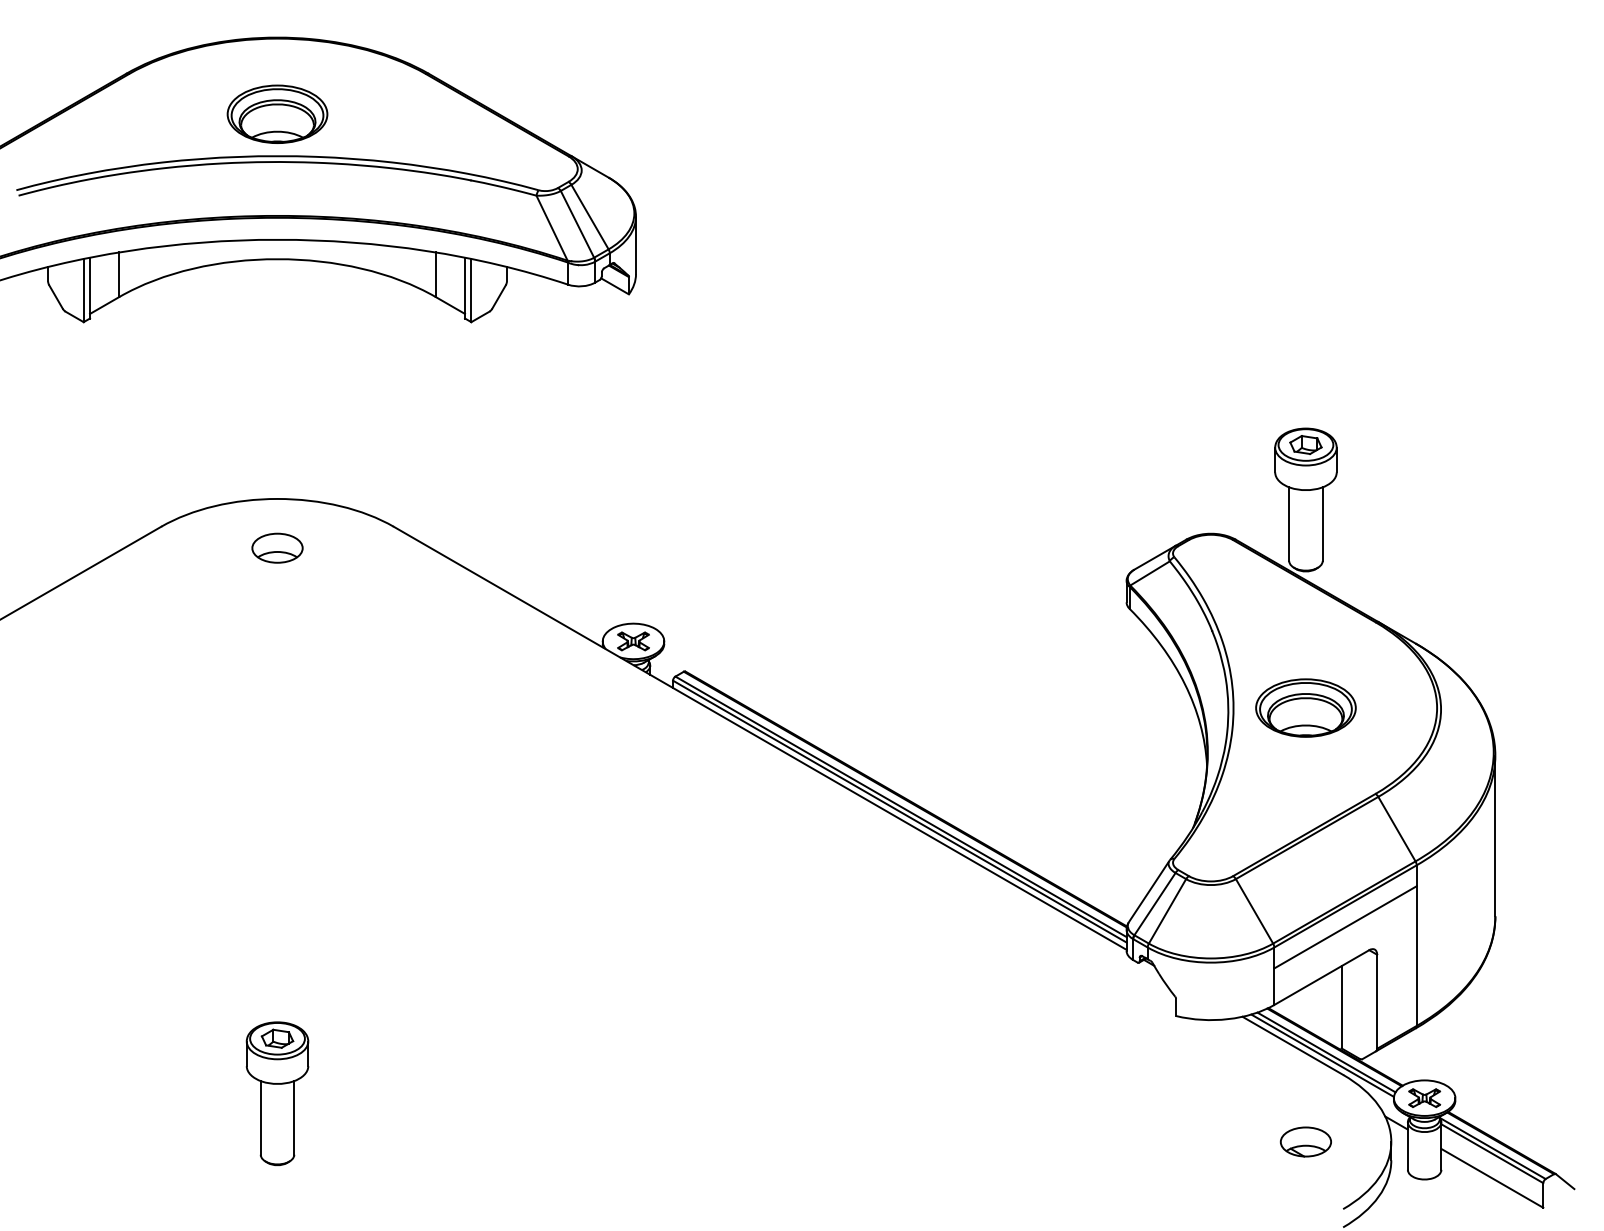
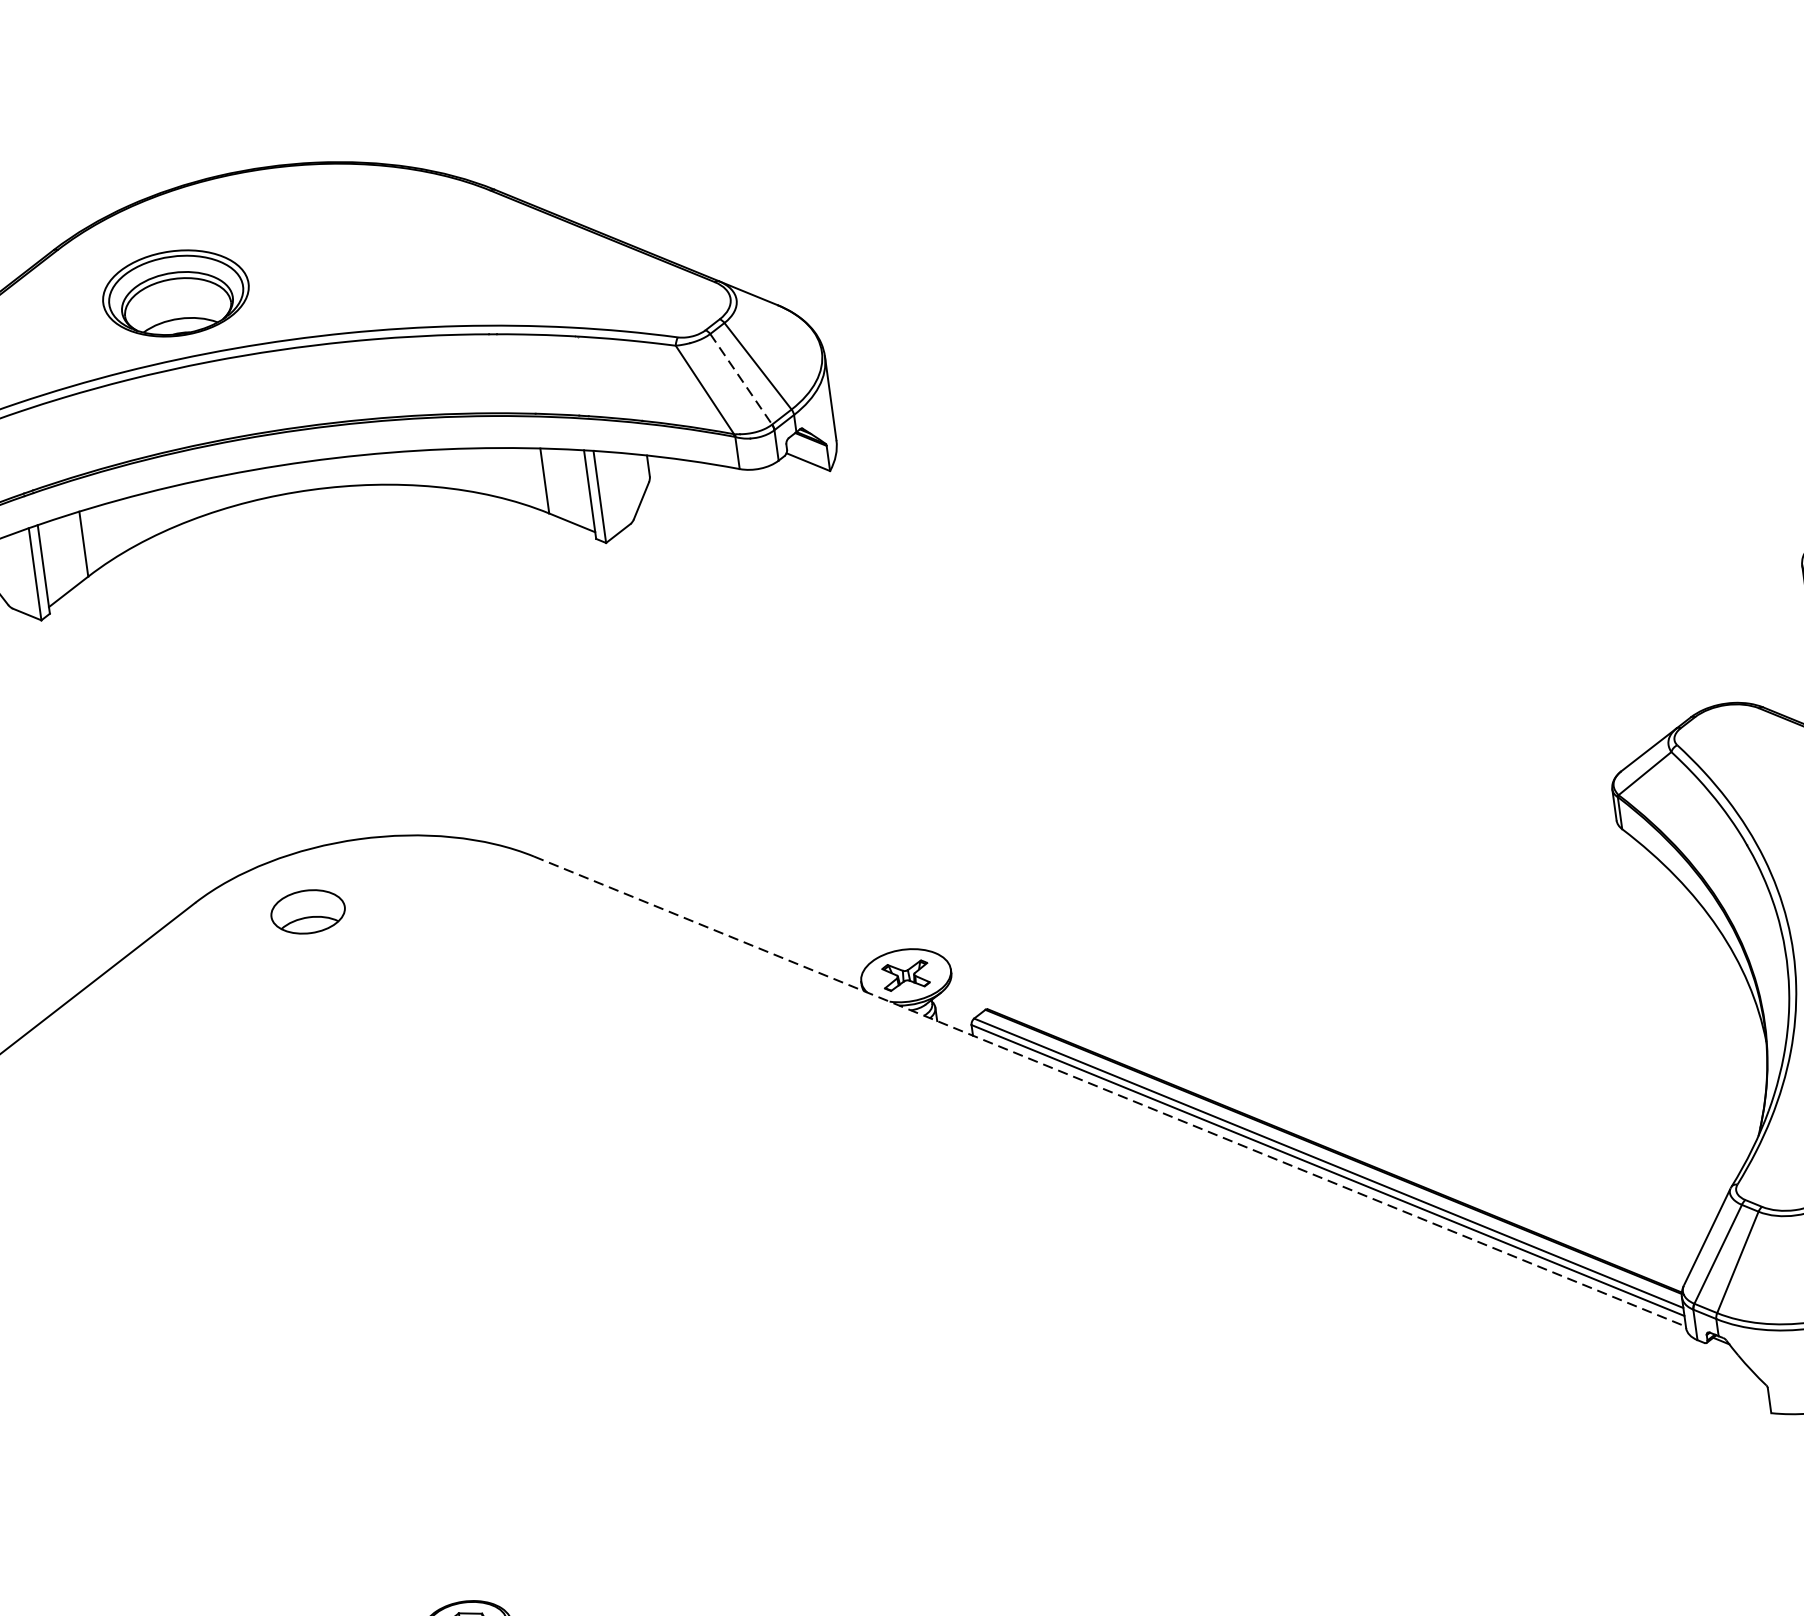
part: (277, 113) -> (175, 292), moved
line: (577, 224) -> (741, 379), solid -> dashed
part: (277, 547) -> (307, 910), moved
line: (760, 738) -> (1110, 1091), solid -> dashed

